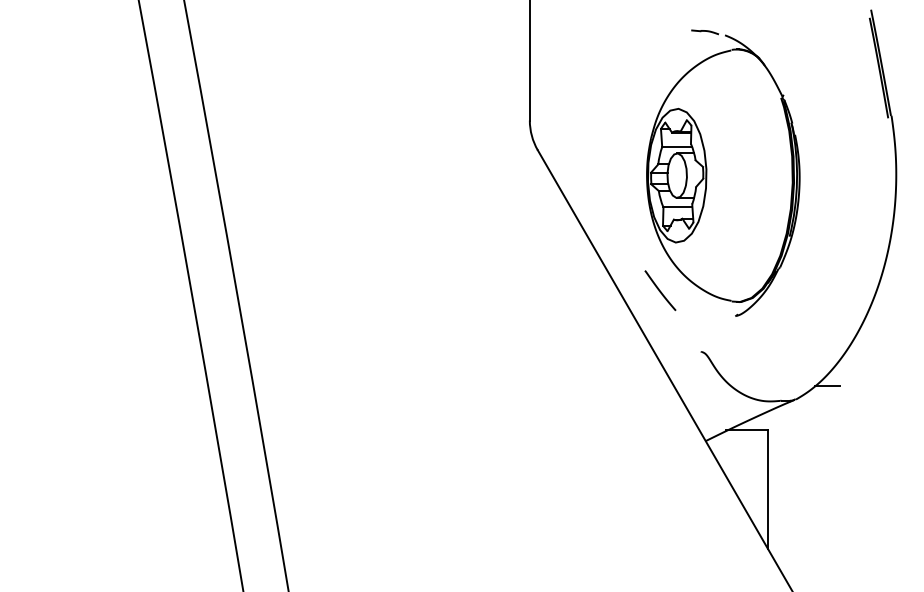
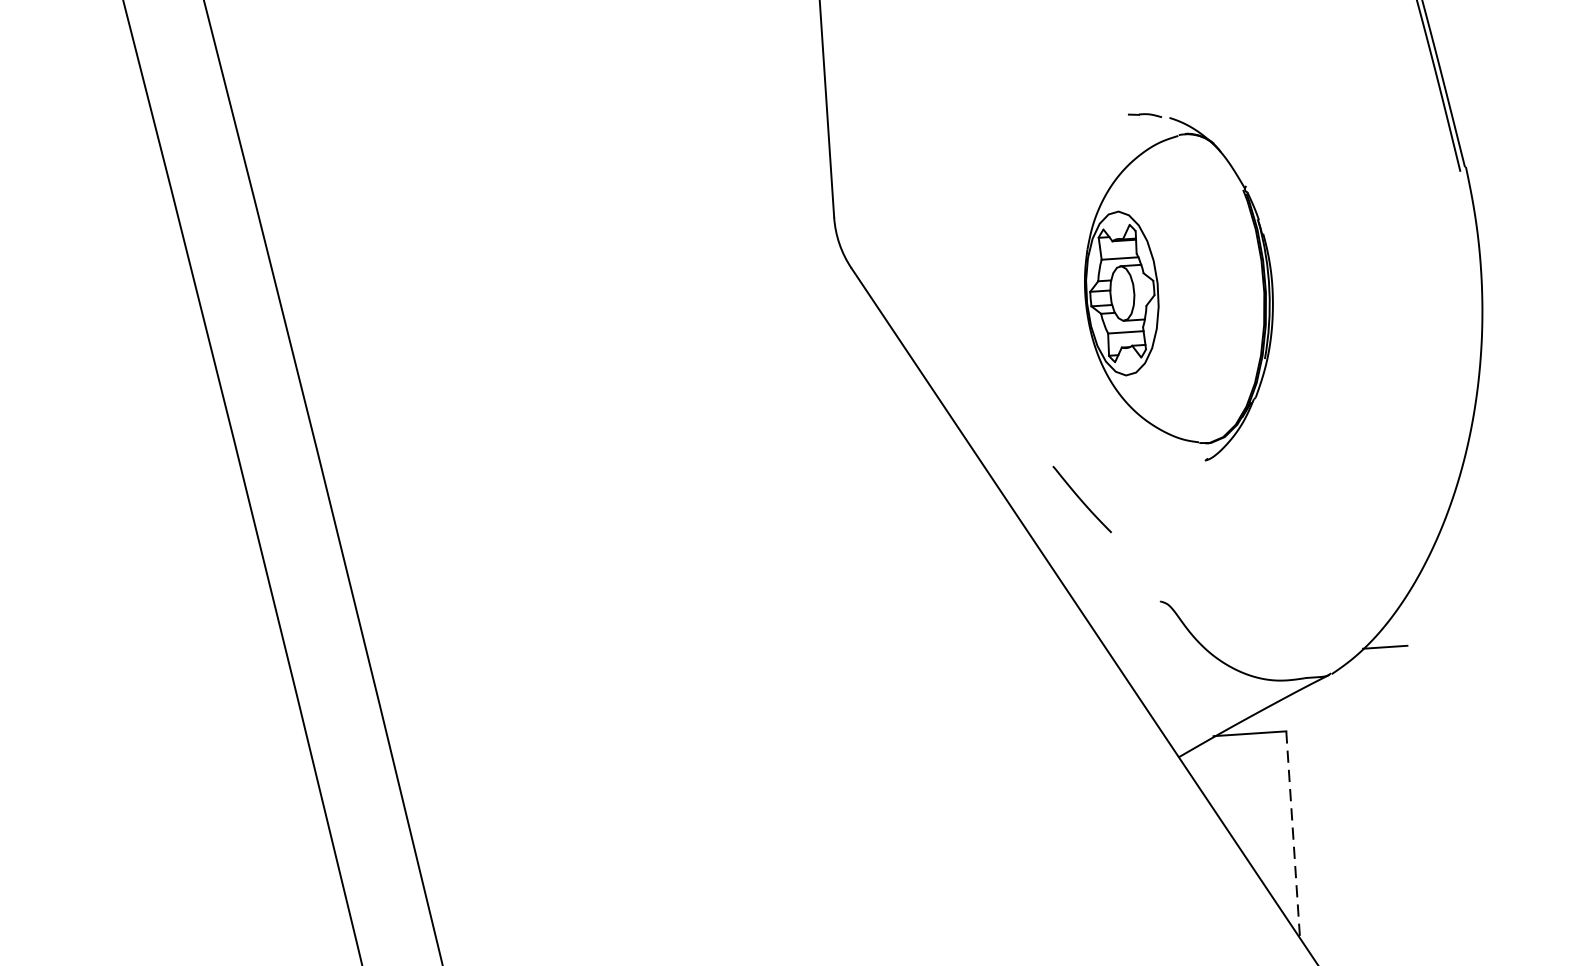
part: (723, 172) -> (1178, 285), size x0.7
line: (767, 490) -> (1292, 836), solid -> dashed

